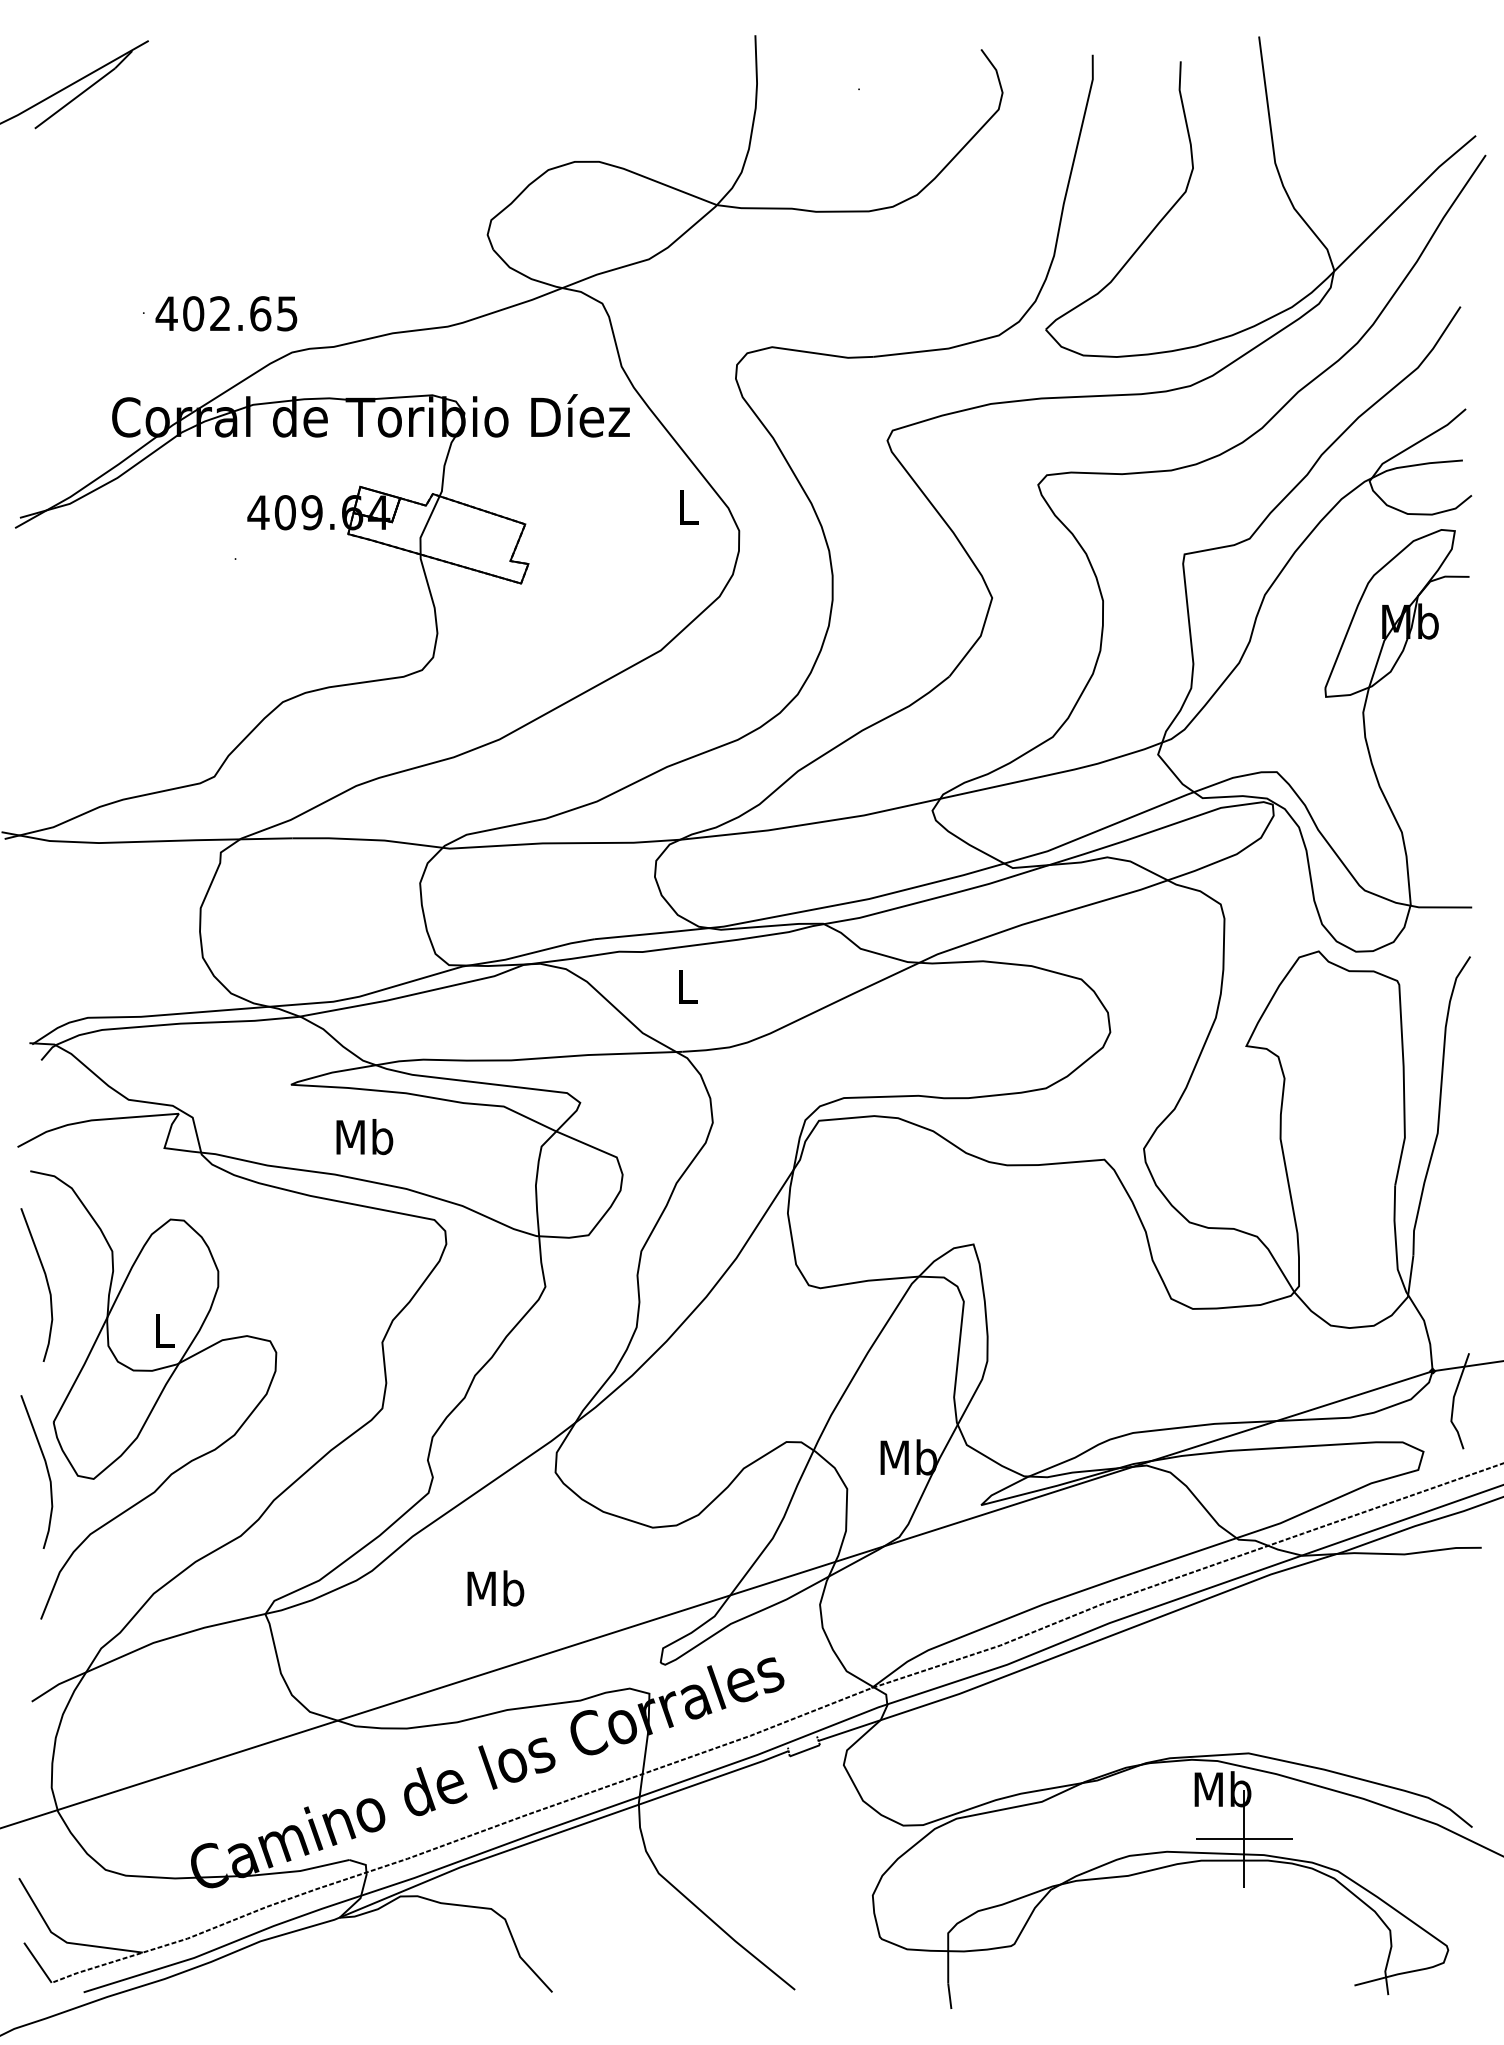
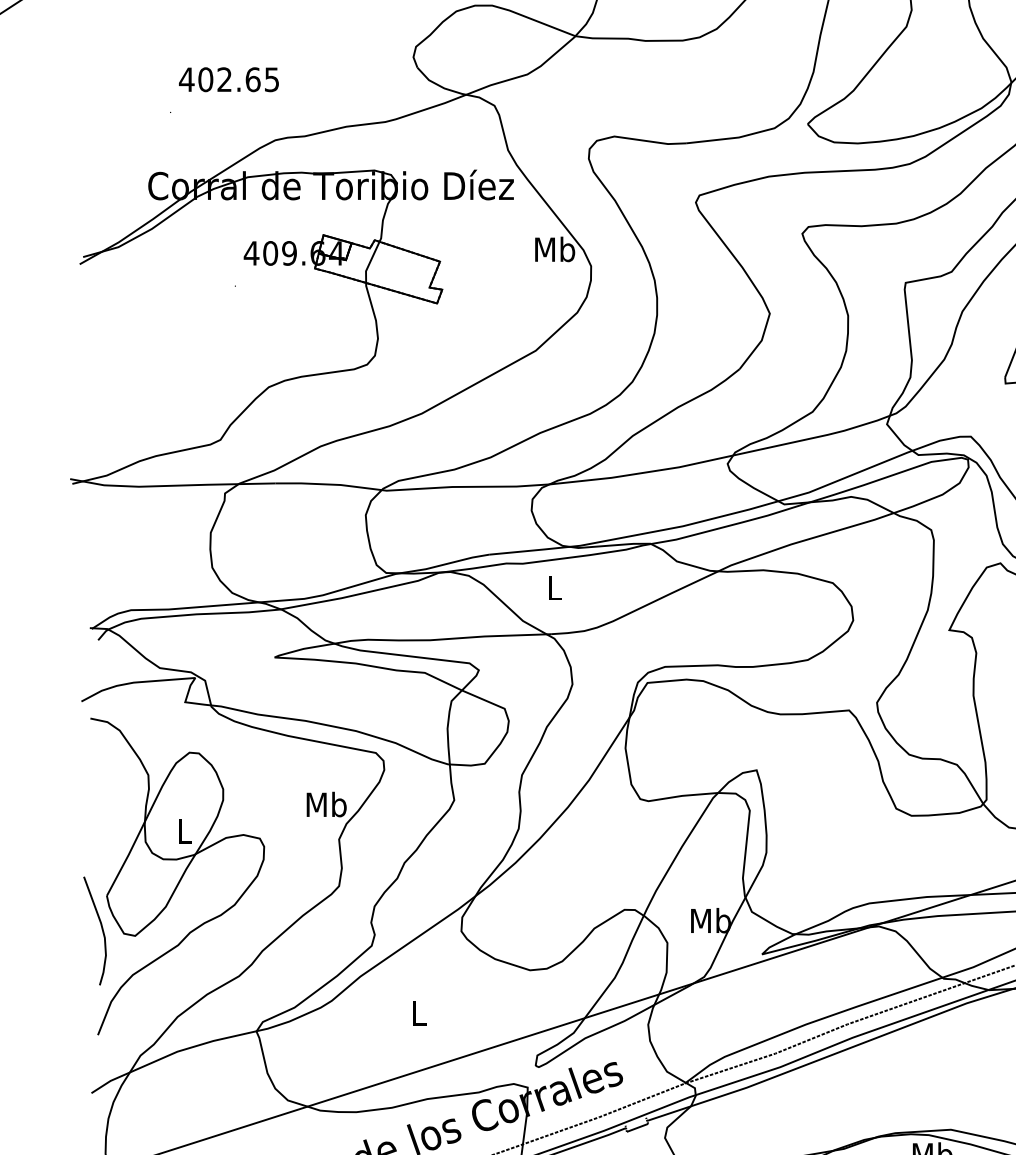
text: (226, 313) -> (229, 79), moved
text: (688, 507) -> (555, 249), L -> Mb
text: (364, 1137) -> (326, 804), moved
curve: (46, 1283) -> (101, 797), removed
text: (495, 1588) -> (419, 1013), Mb -> L

